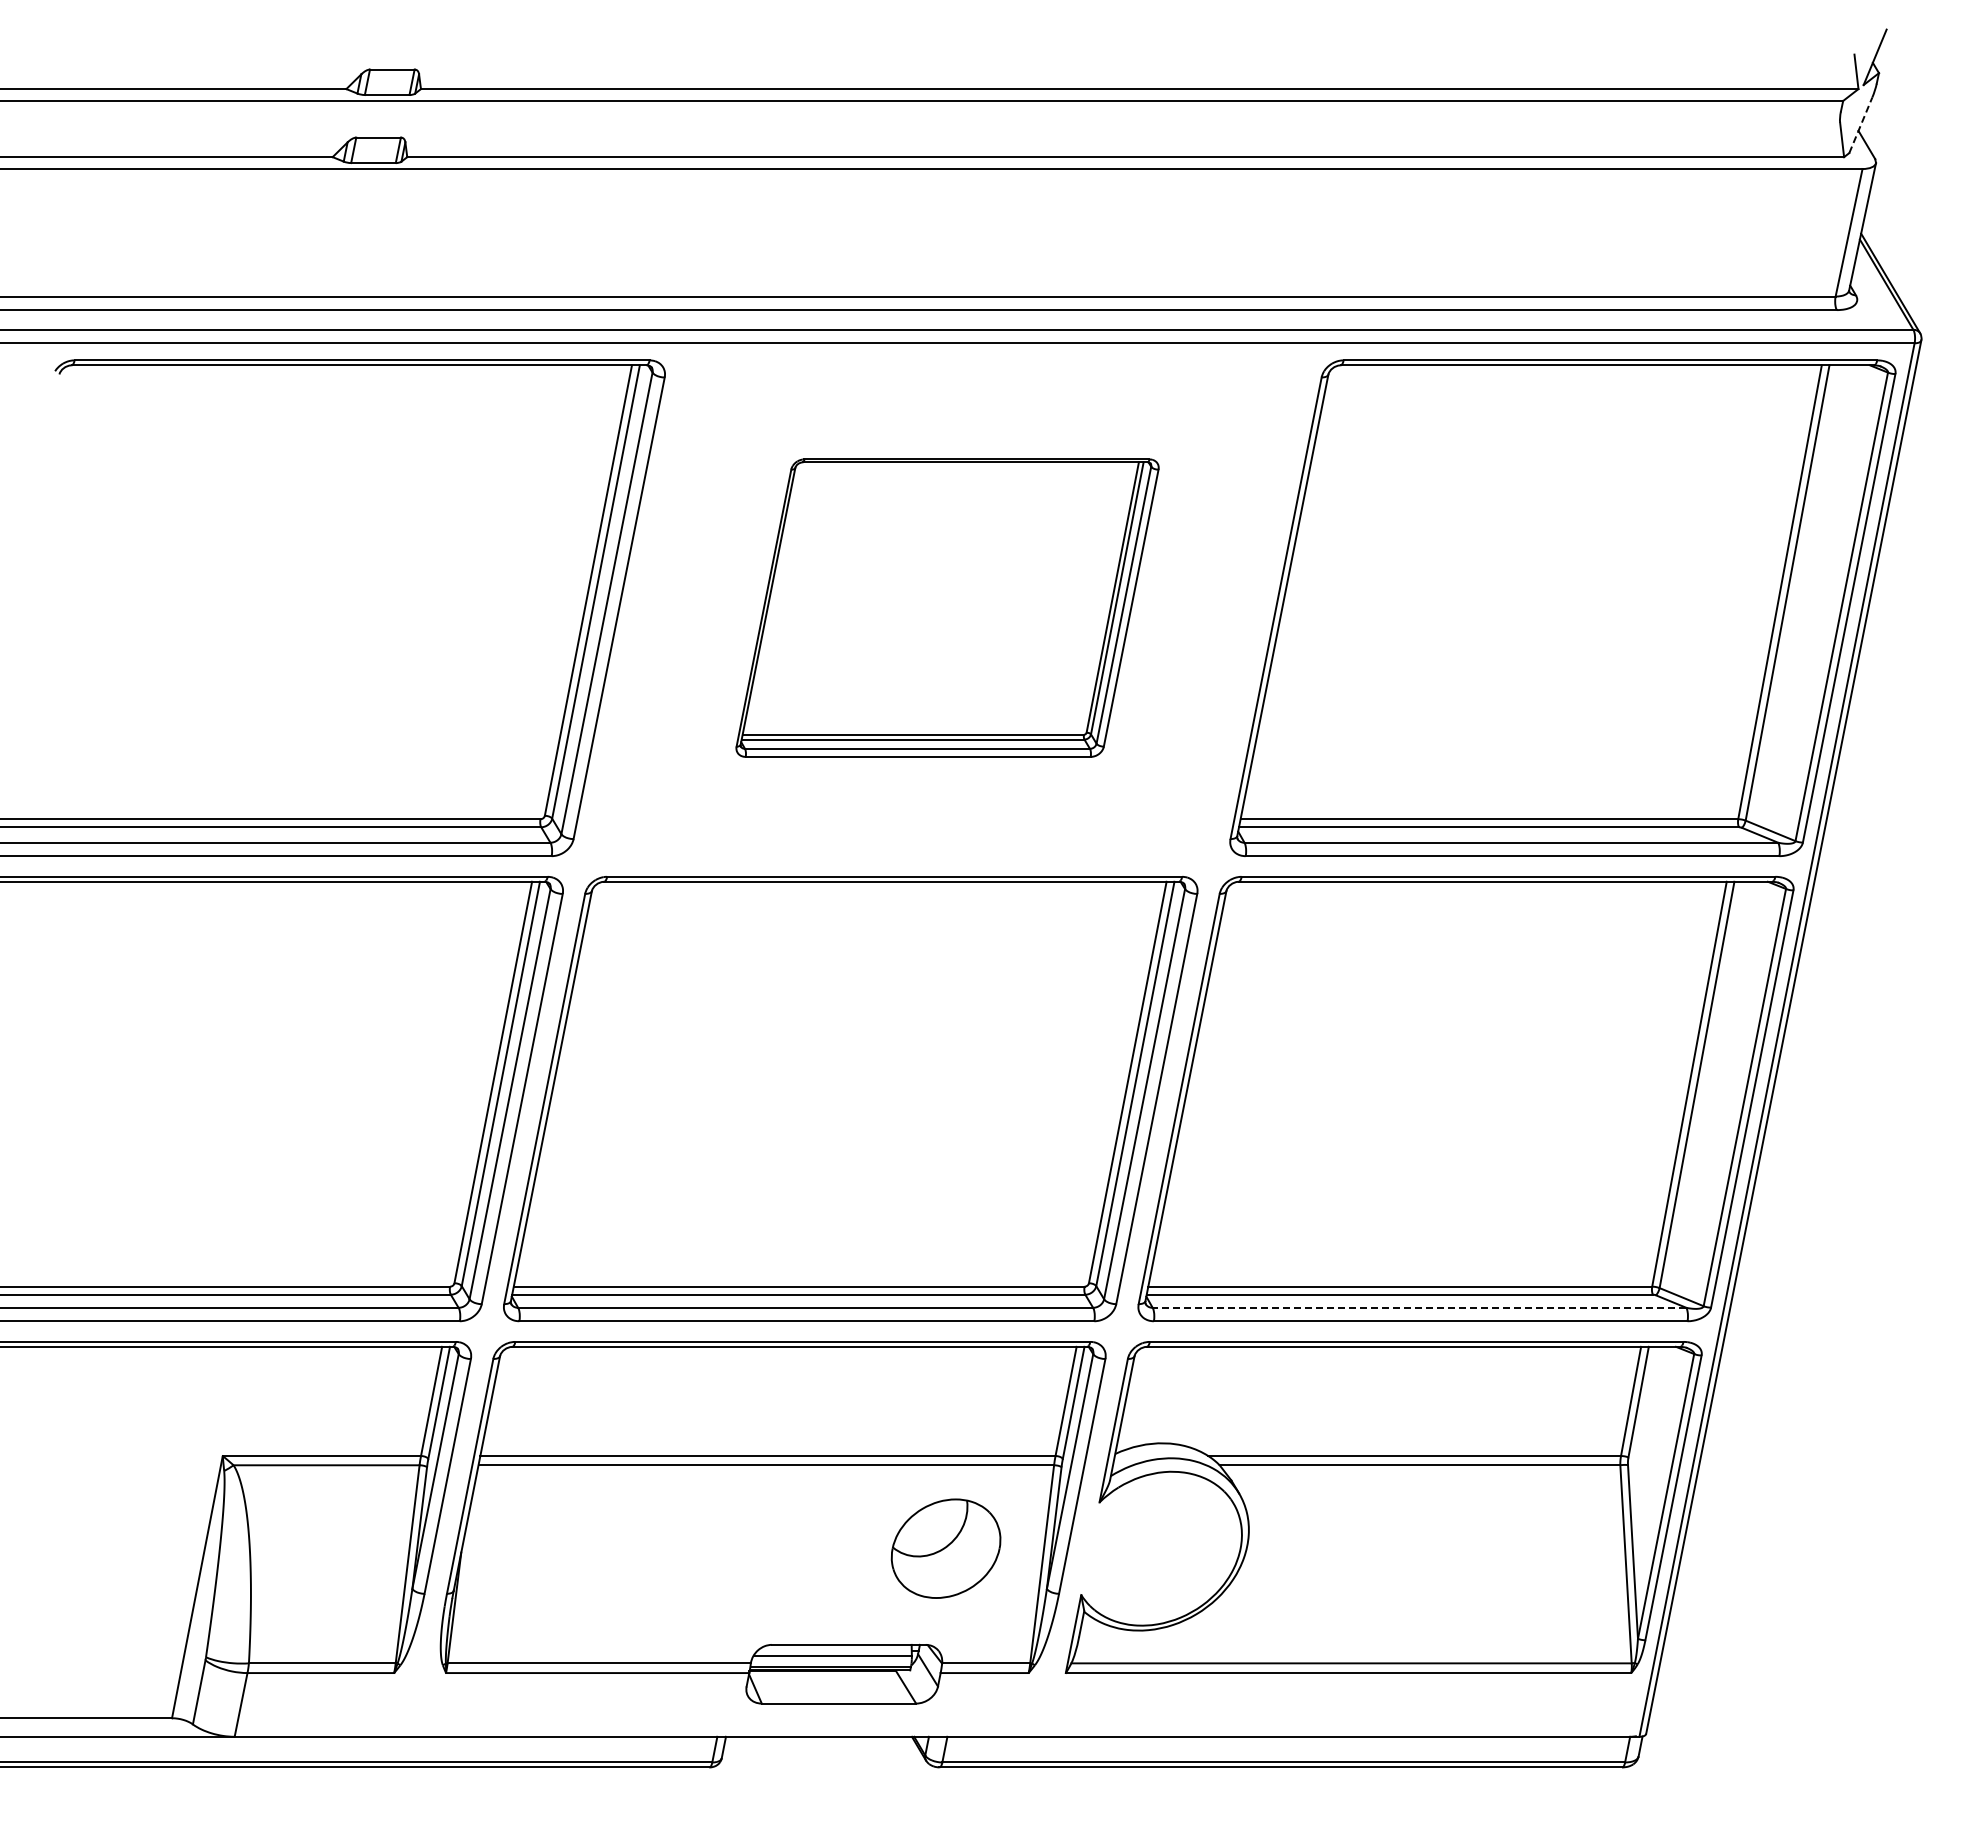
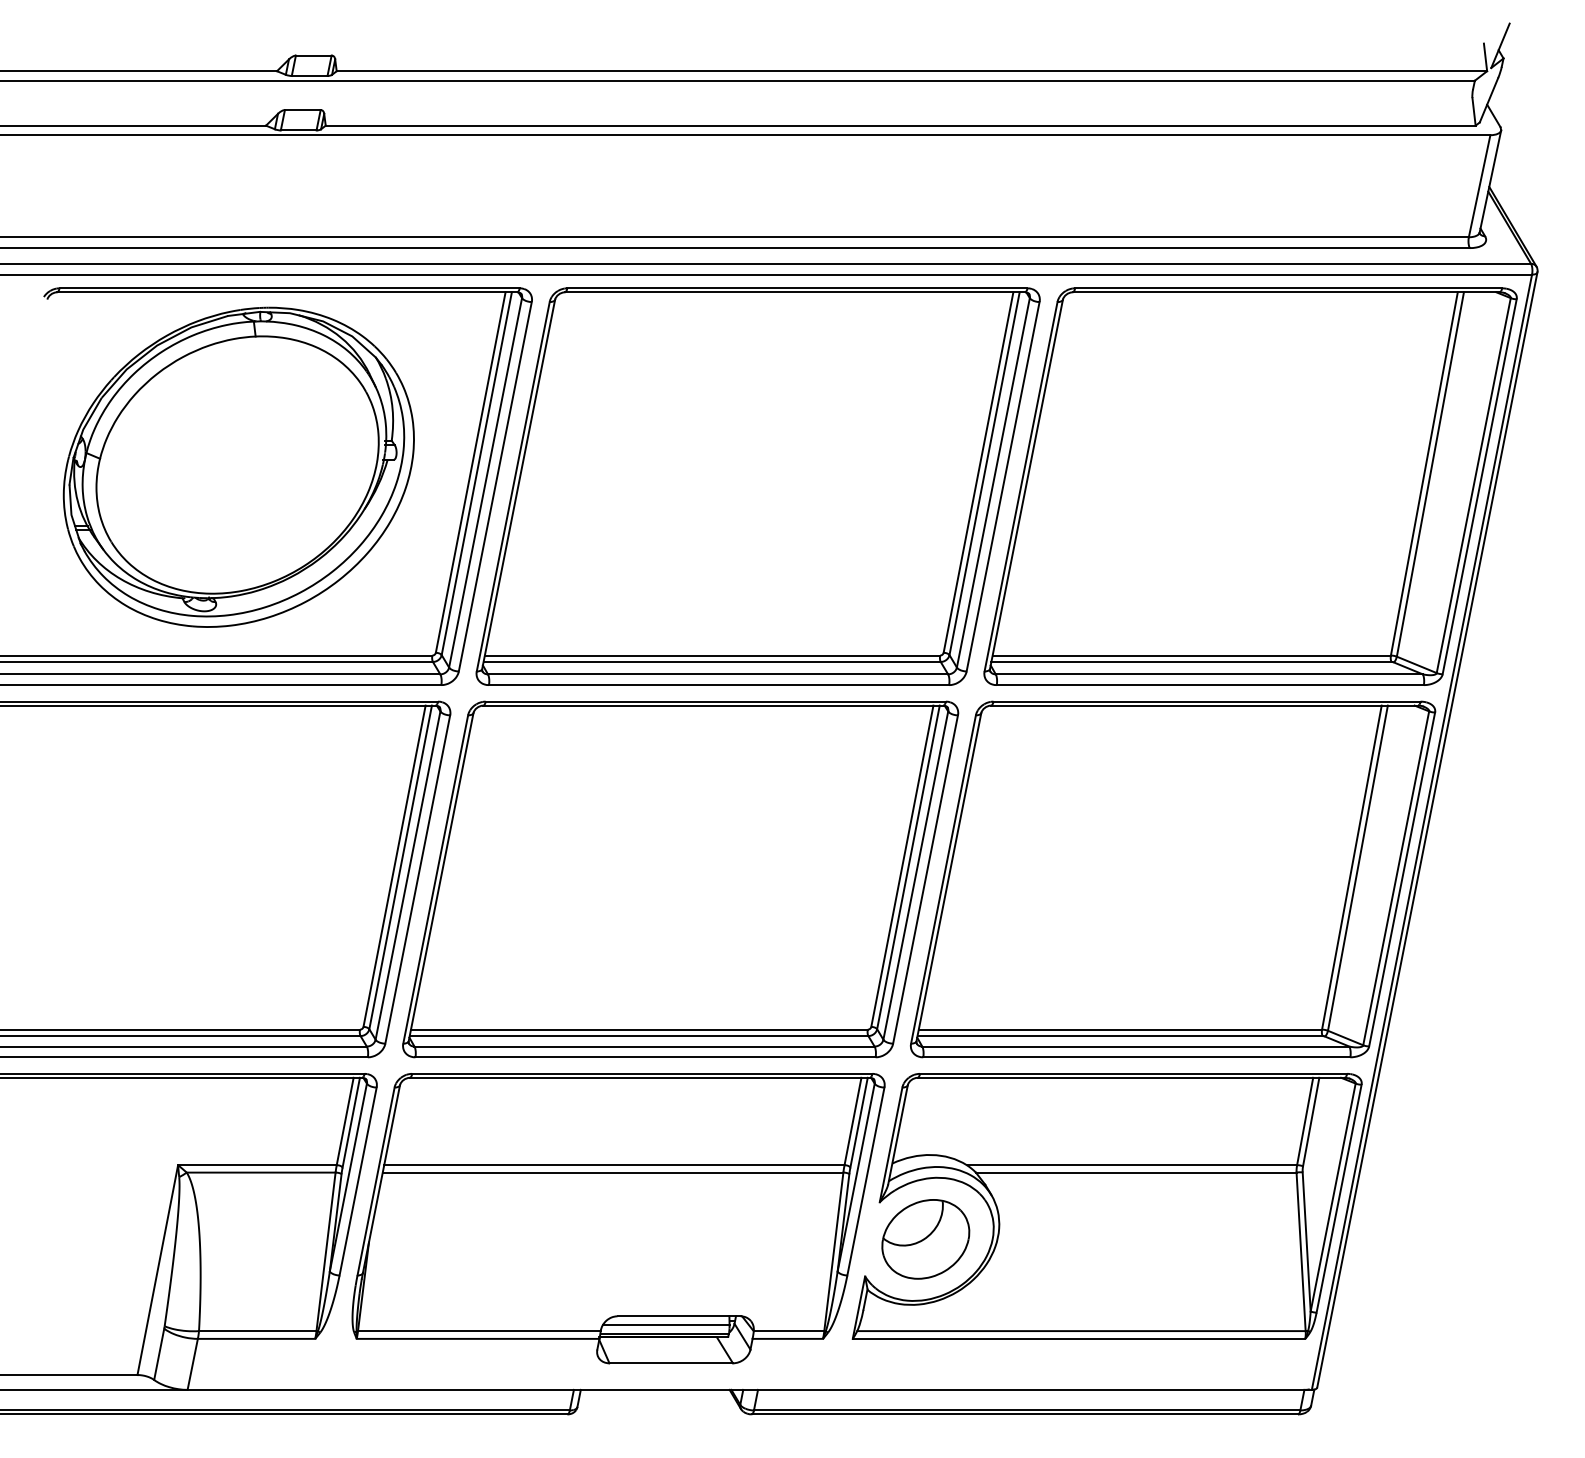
line: (1860, 124) -> (1488, 99), dashed -> solid
part: (298, 583) -> (238, 466), added
part: (947, 607) -> (758, 486), size x1.67
line: (1419, 1307) -> (1135, 1046), dashed -> solid
part: (945, 1548) -> (925, 1239), moved

